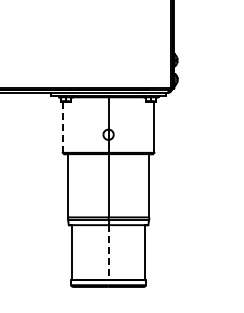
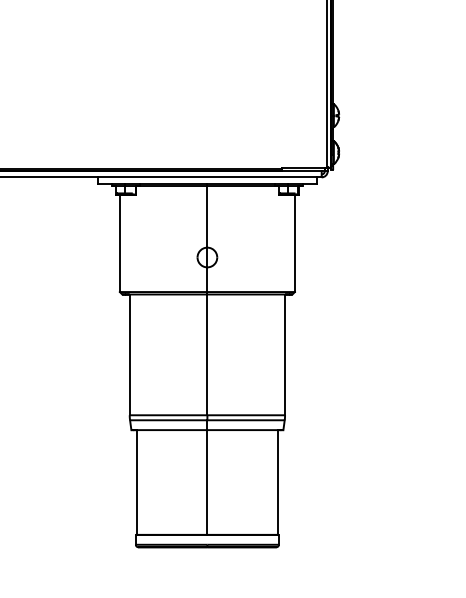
line: (62, 127) -> (119, 243), dashed -> solid
line: (108, 252) -> (207, 482), dashed -> solid

